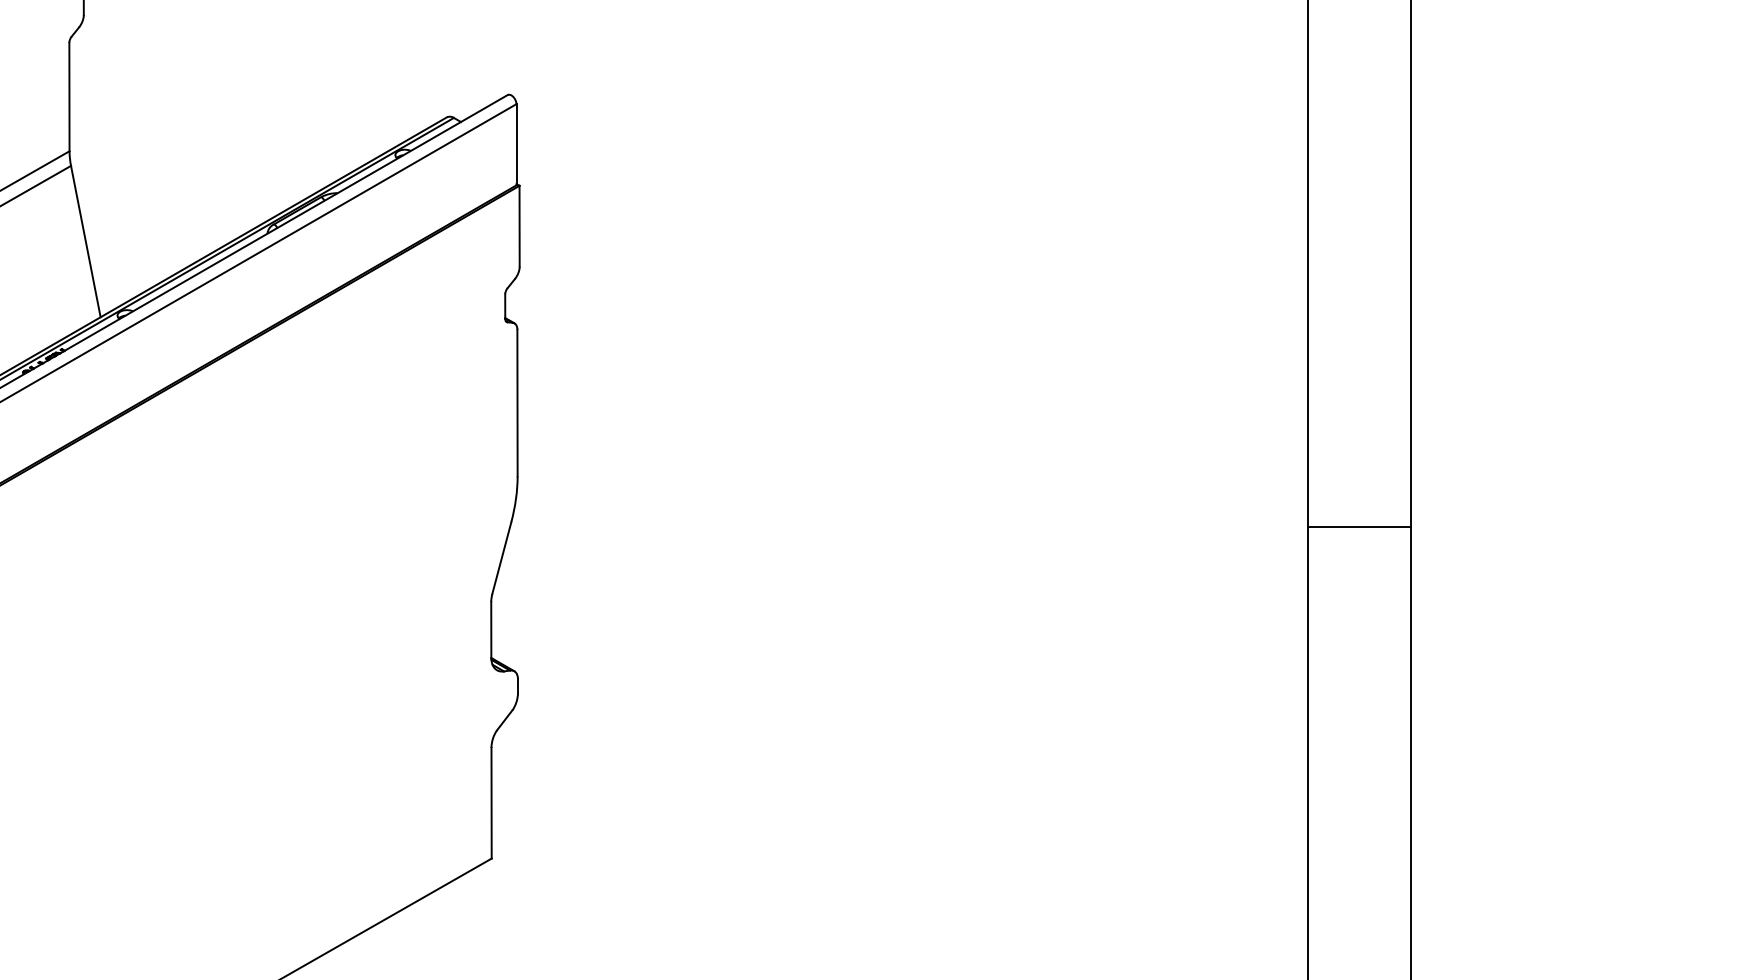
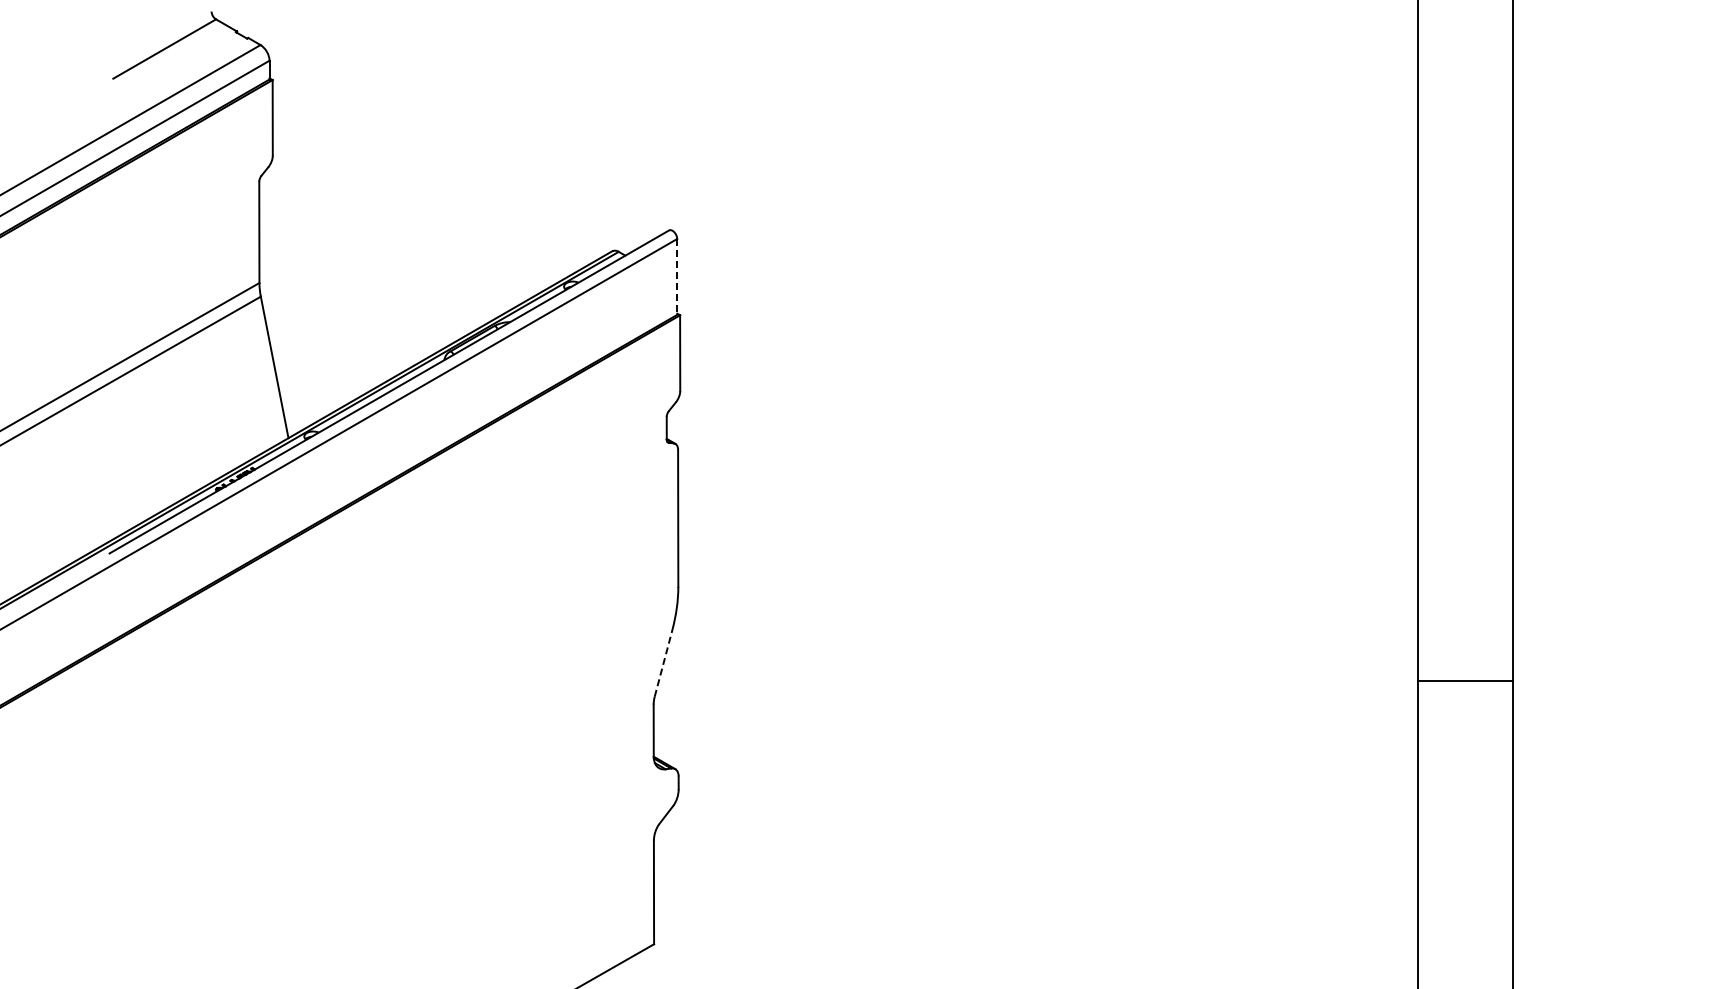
line: (516, 144) -> (677, 276), solid -> dashed
line: (1359, 527) -> (1465, 681), moved
line: (501, 558) -> (663, 663), solid -> dashed

